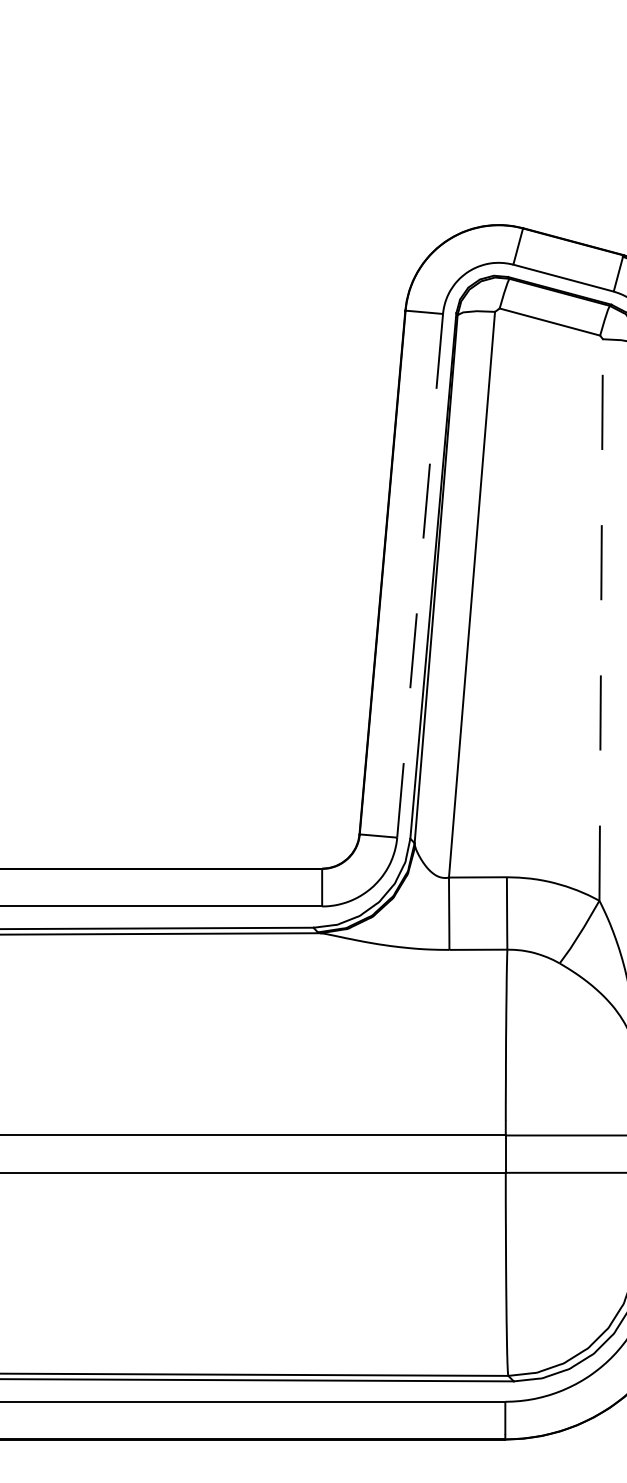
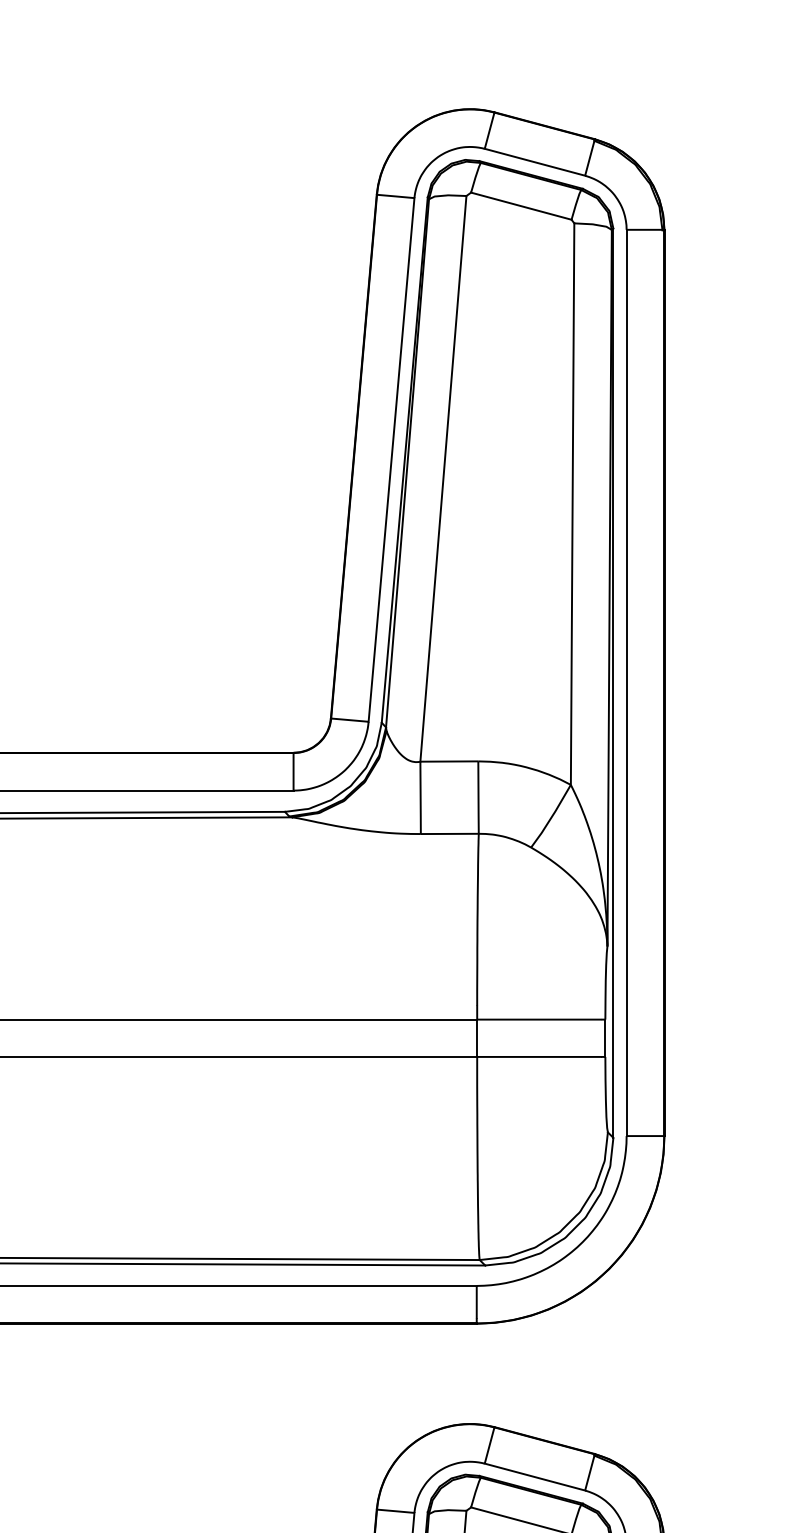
line: (420, 575) -> (391, 459), dashed -> solid
line: (601, 620) -> (572, 504), dashed -> solid

